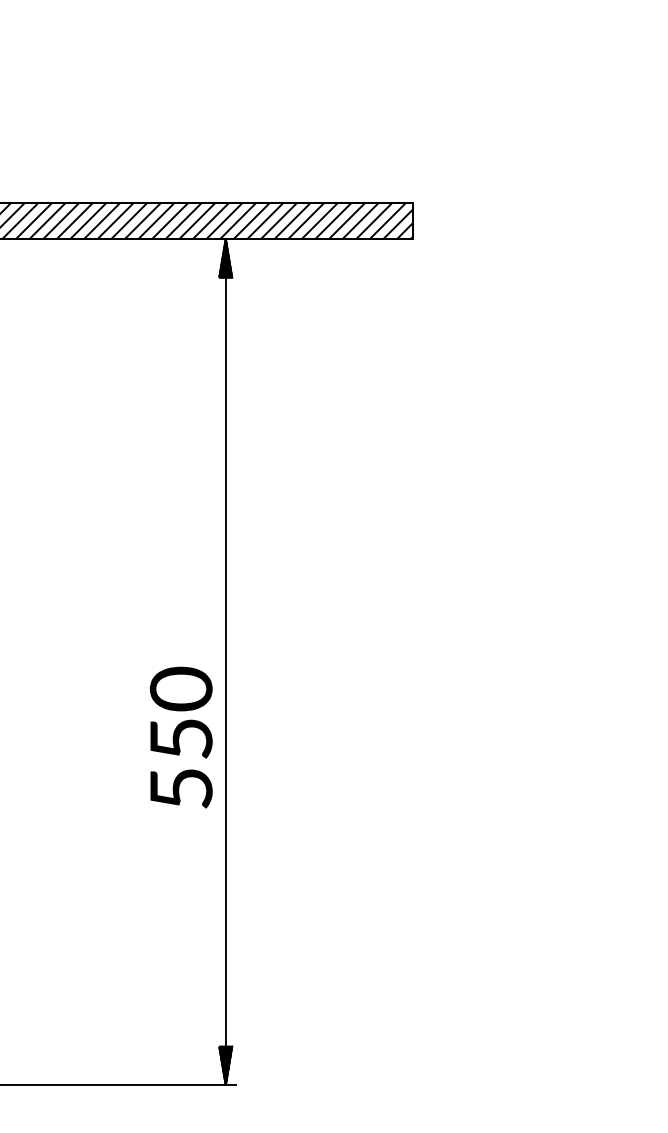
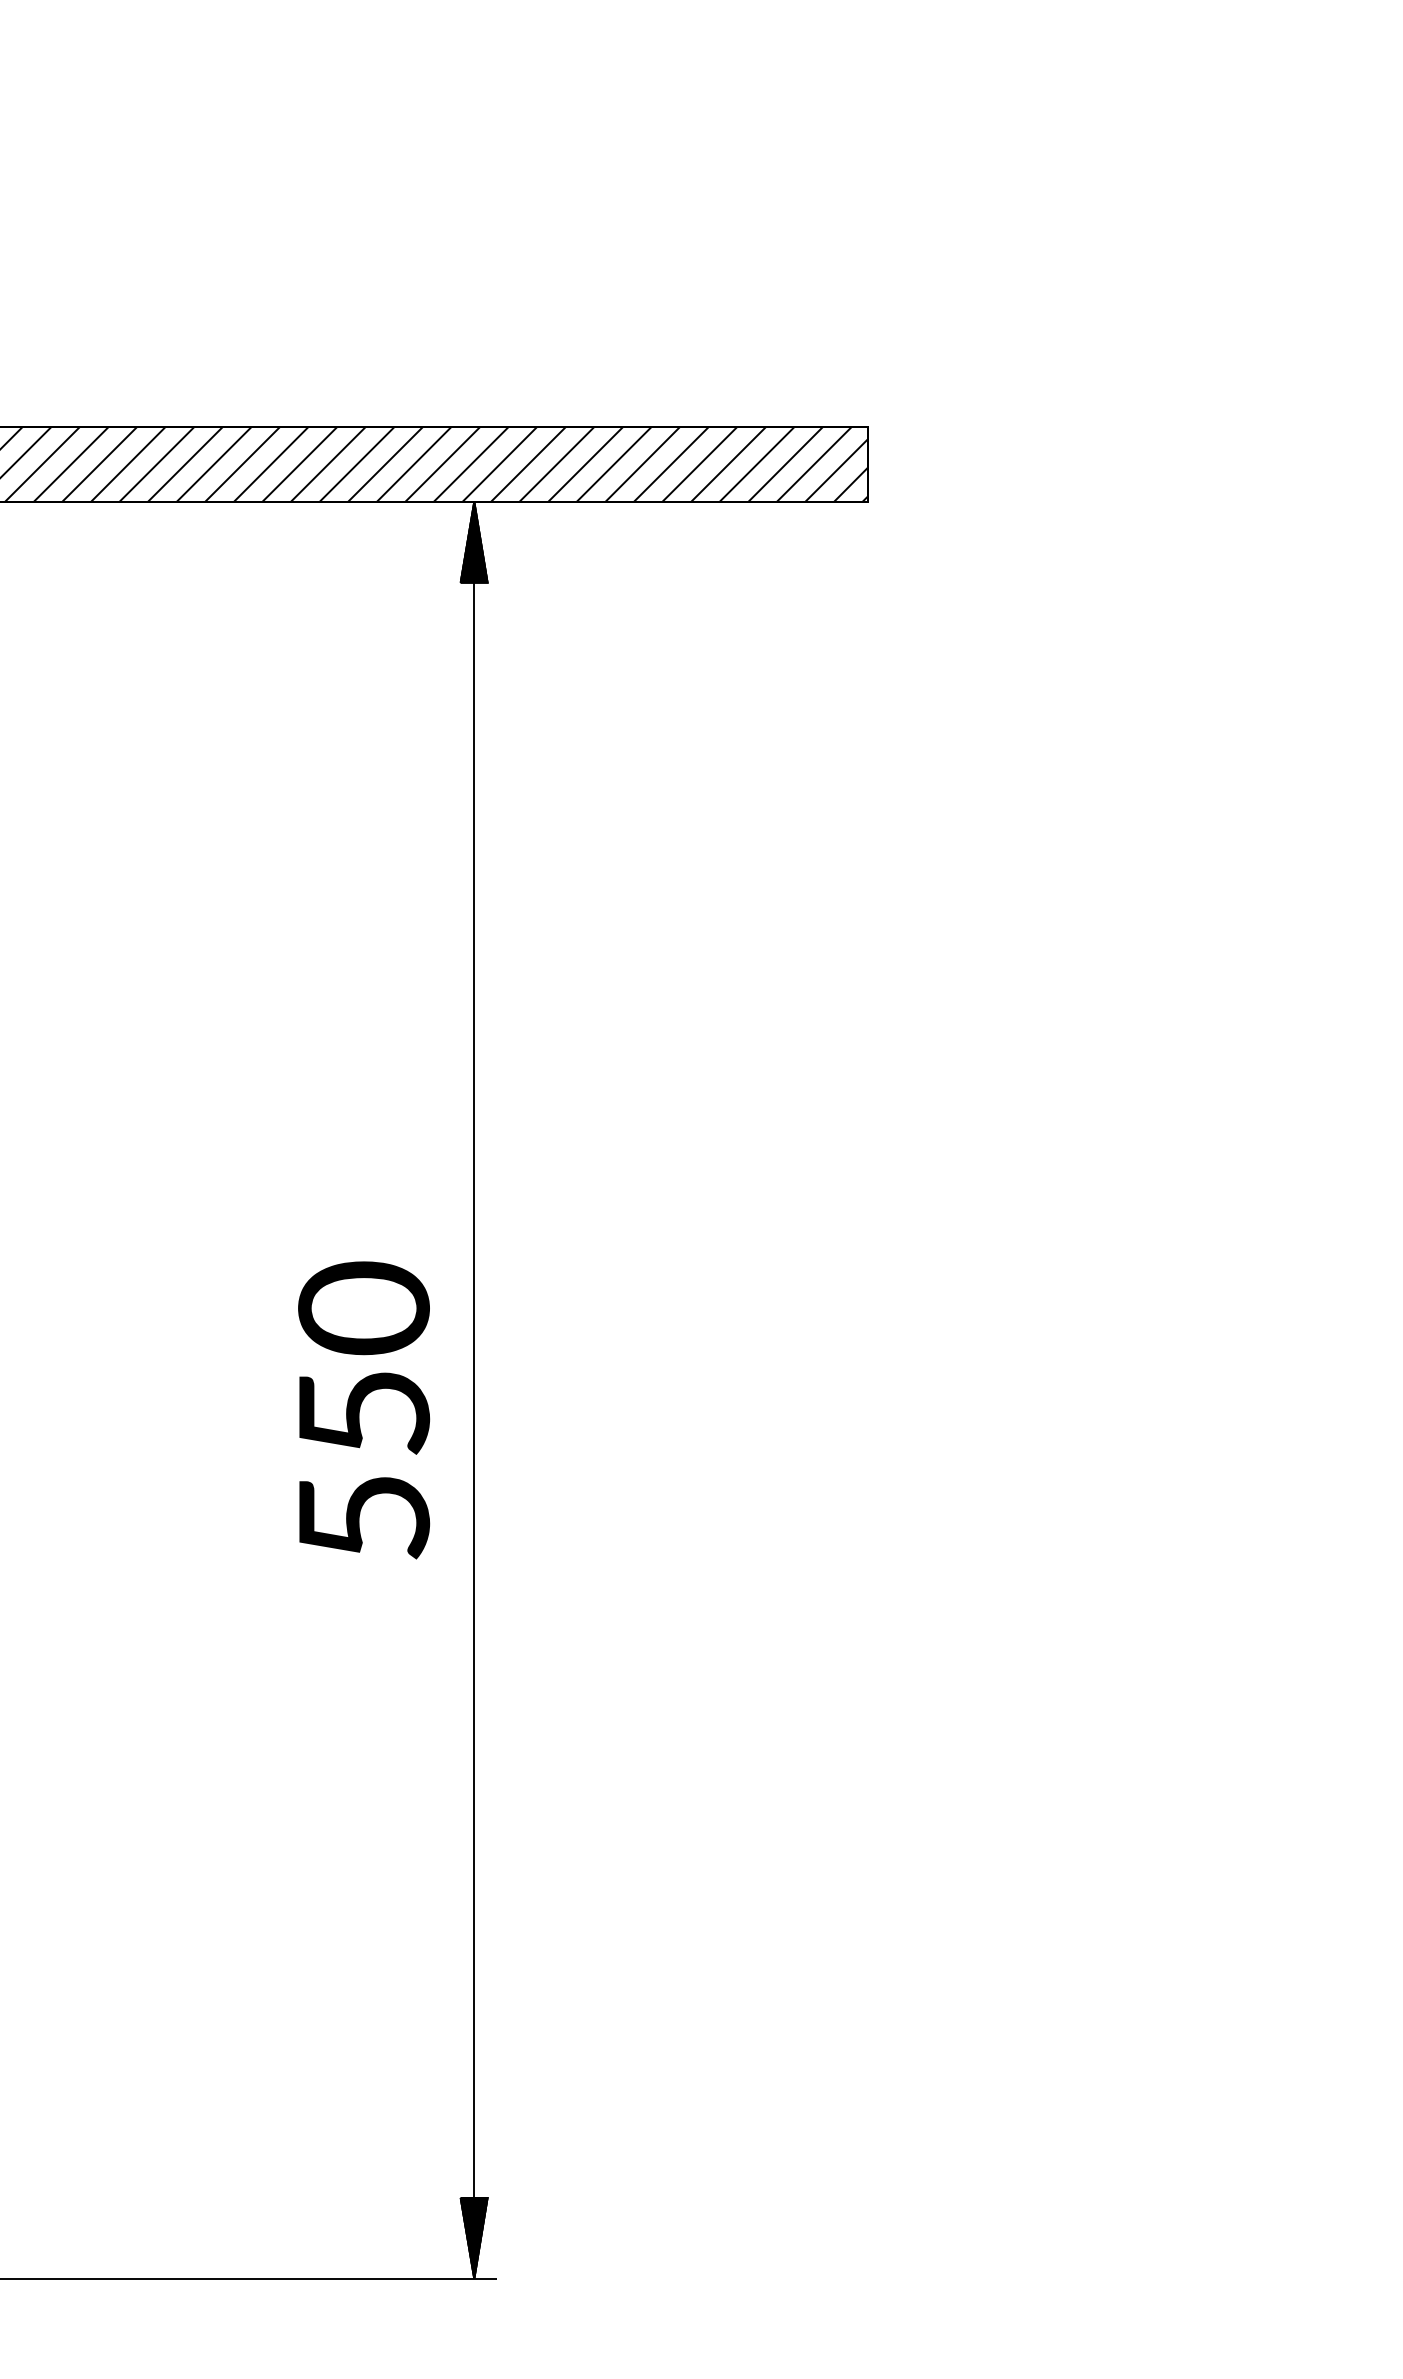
text: (181, 737) -> (364, 1409), moved

